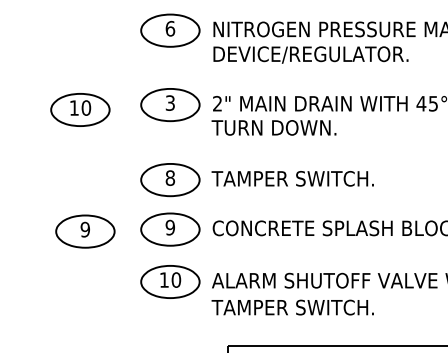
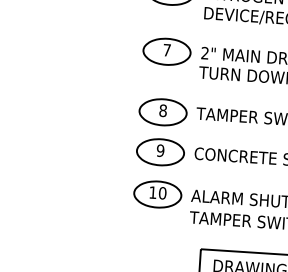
text: (169, 102) -> (166, 49), 3 -> 7
part: (80, 109) -> (94, 50), removed
part: (85, 231) -> (91, 149), removed

